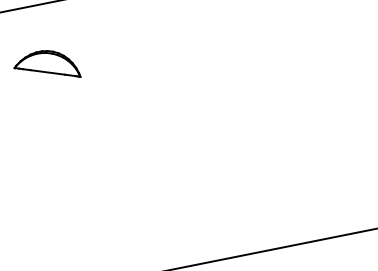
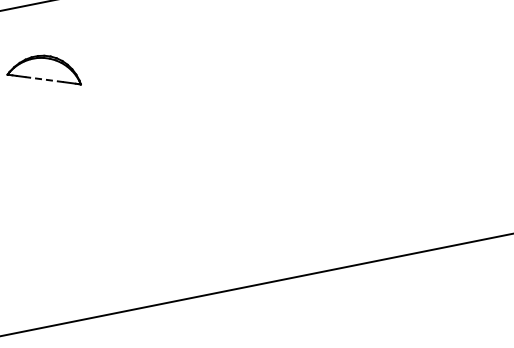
line: (47, 72) -> (44, 79), solid -> dashed

